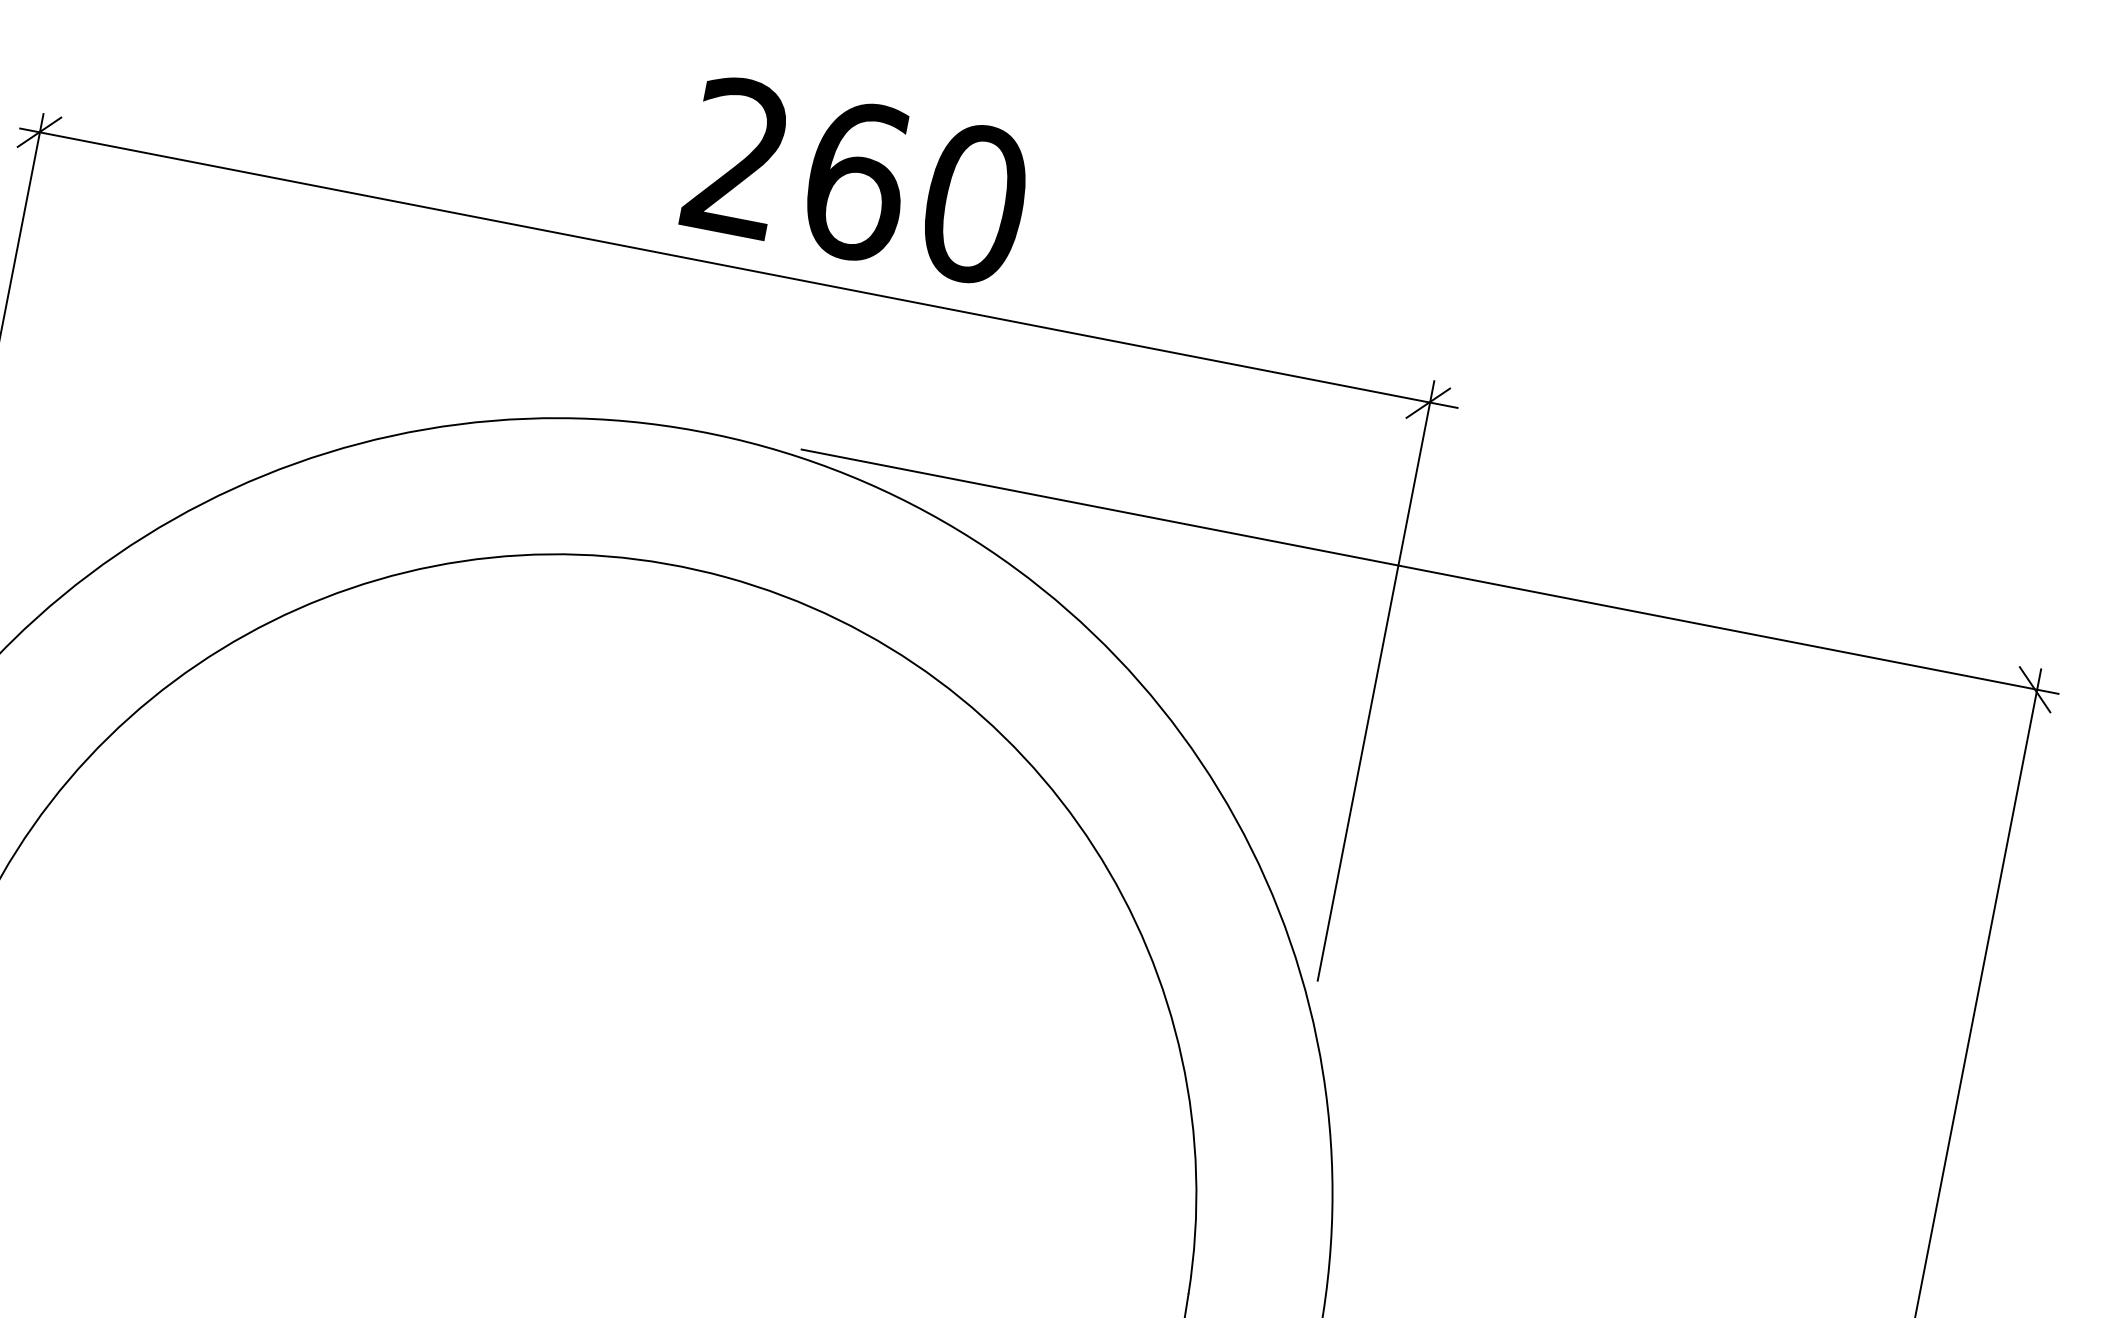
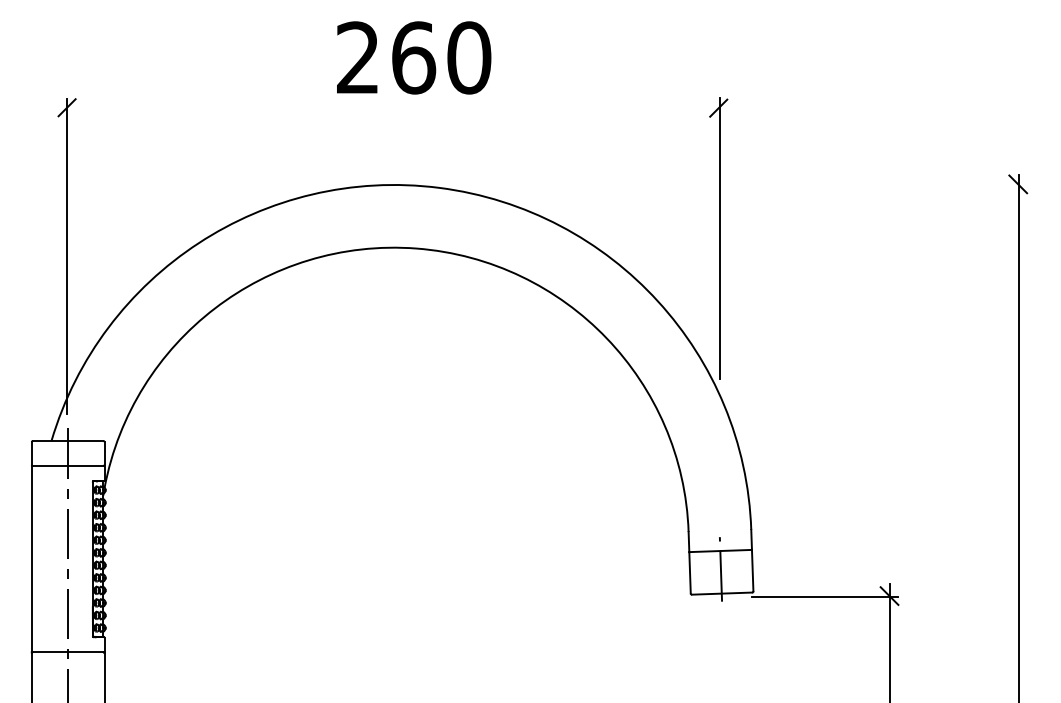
text: (858, 180) -> (414, 57), moved
line: (739, 267) -> (395, 107), removed
line: (1430, 572) -> (734, 184), removed

